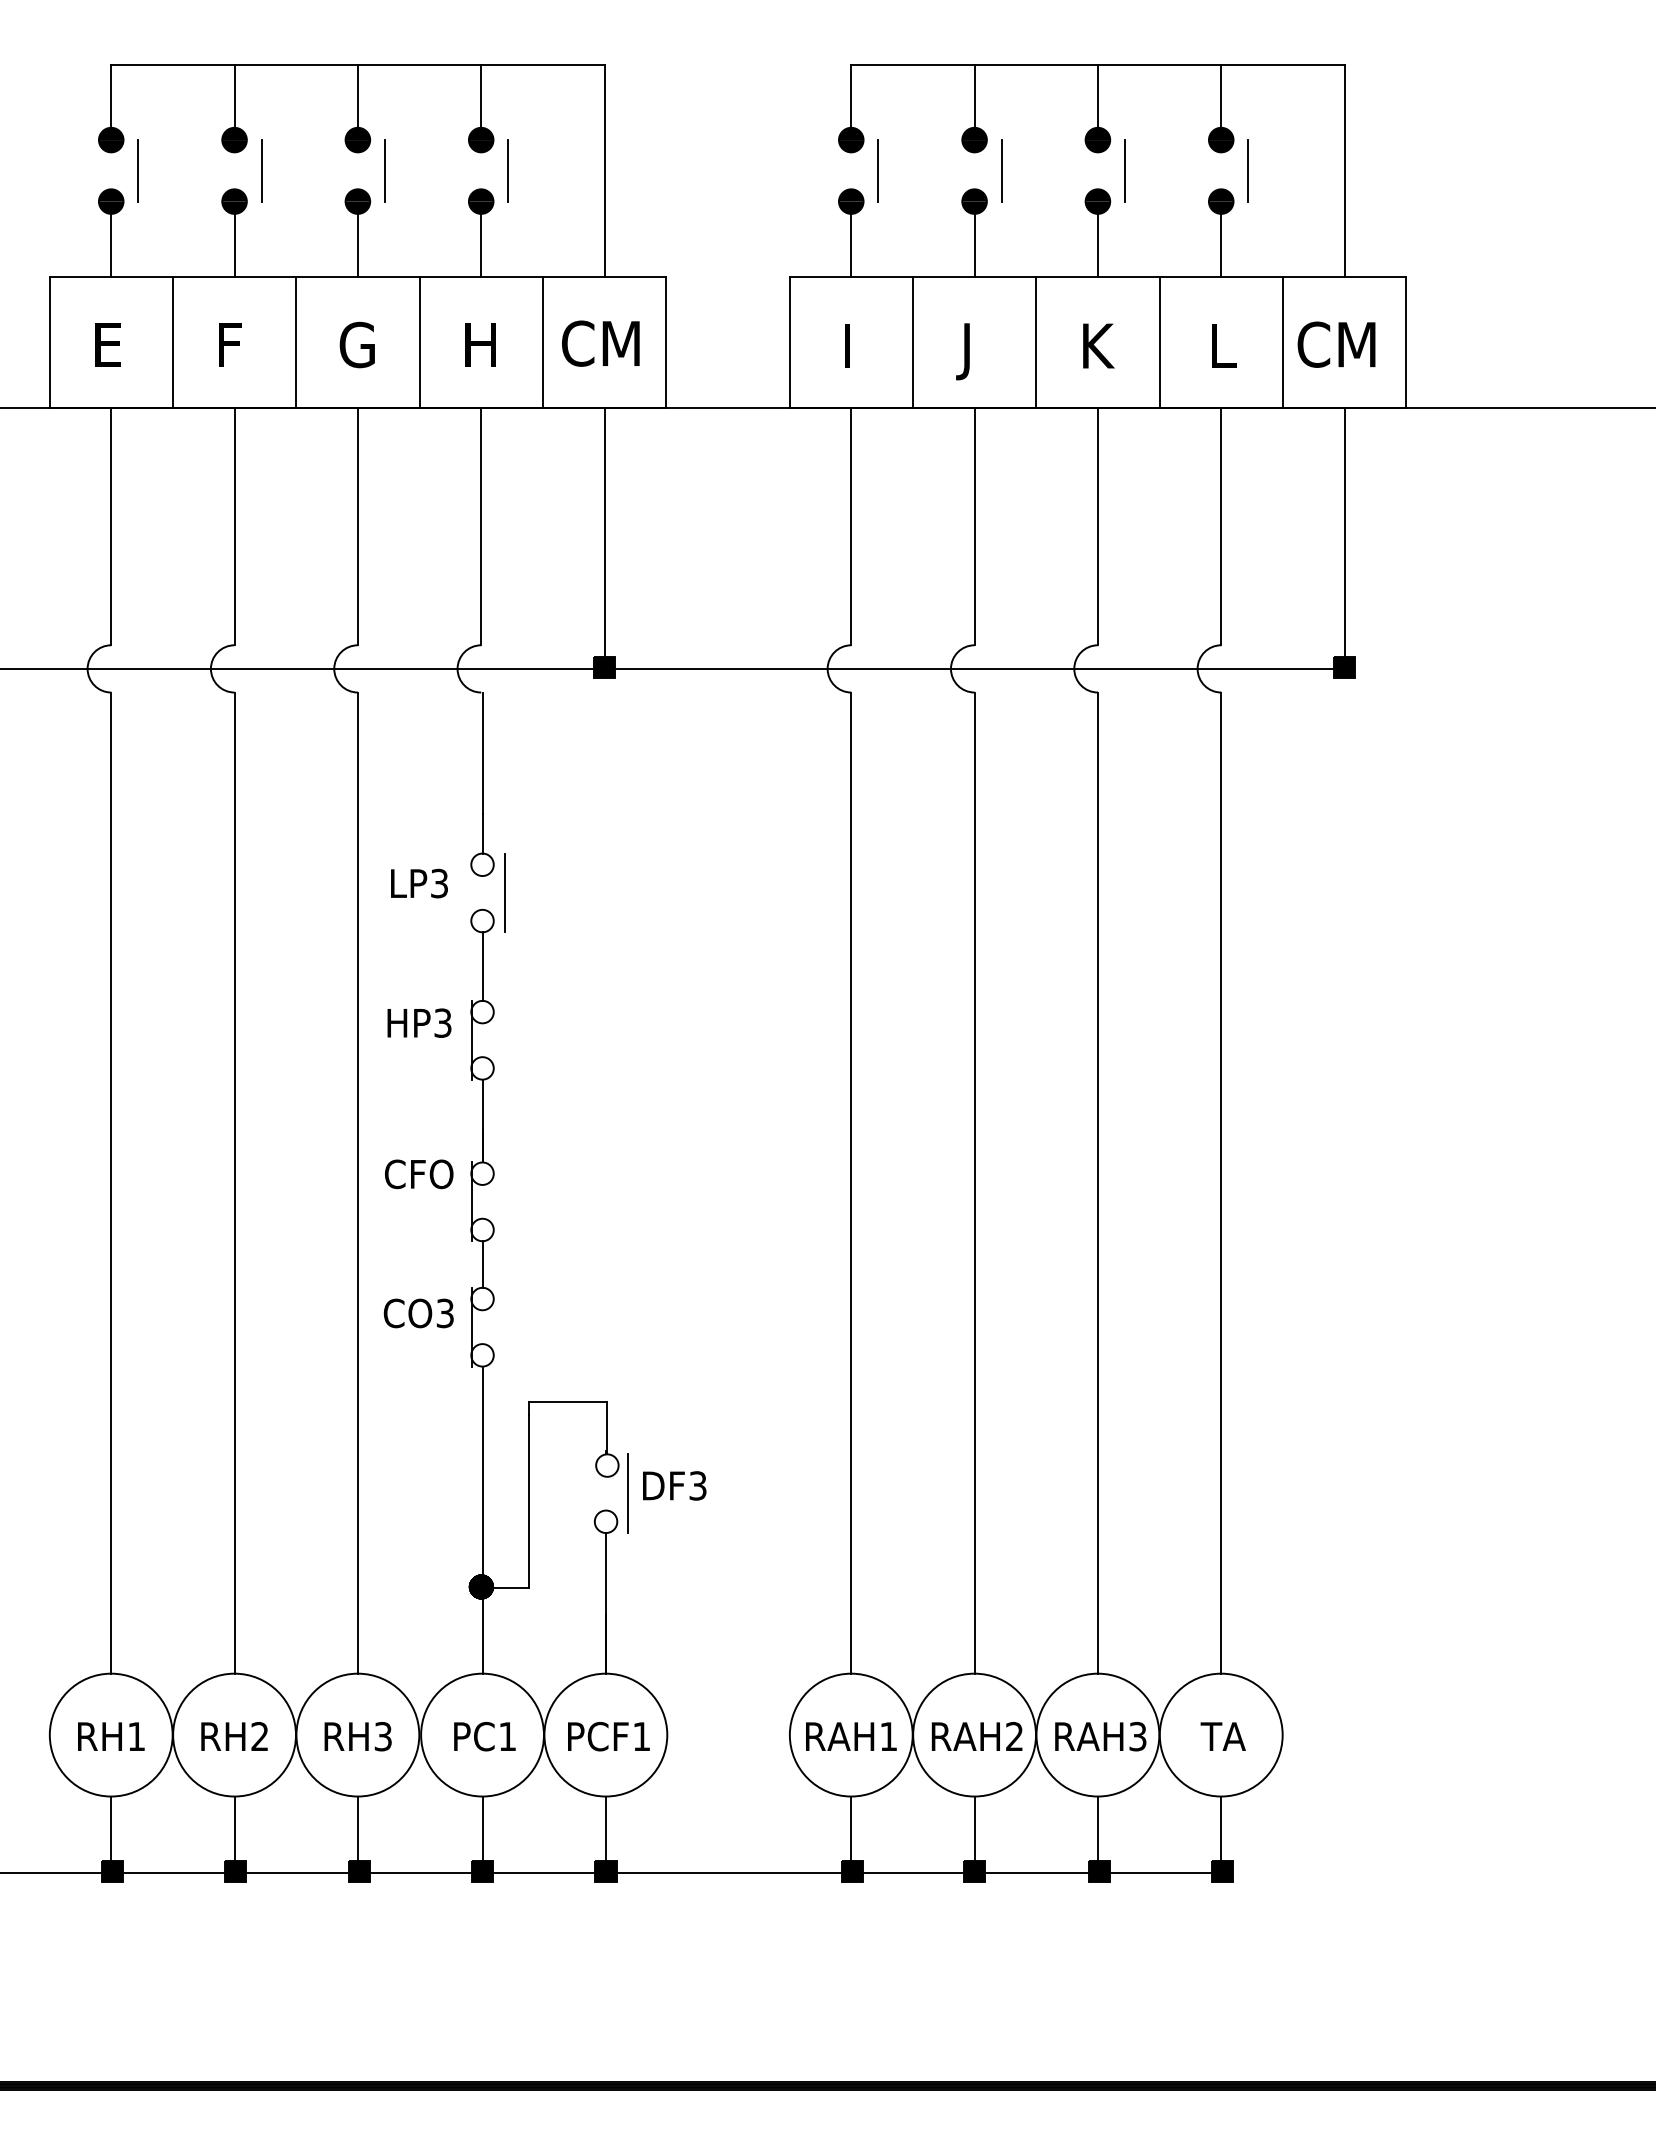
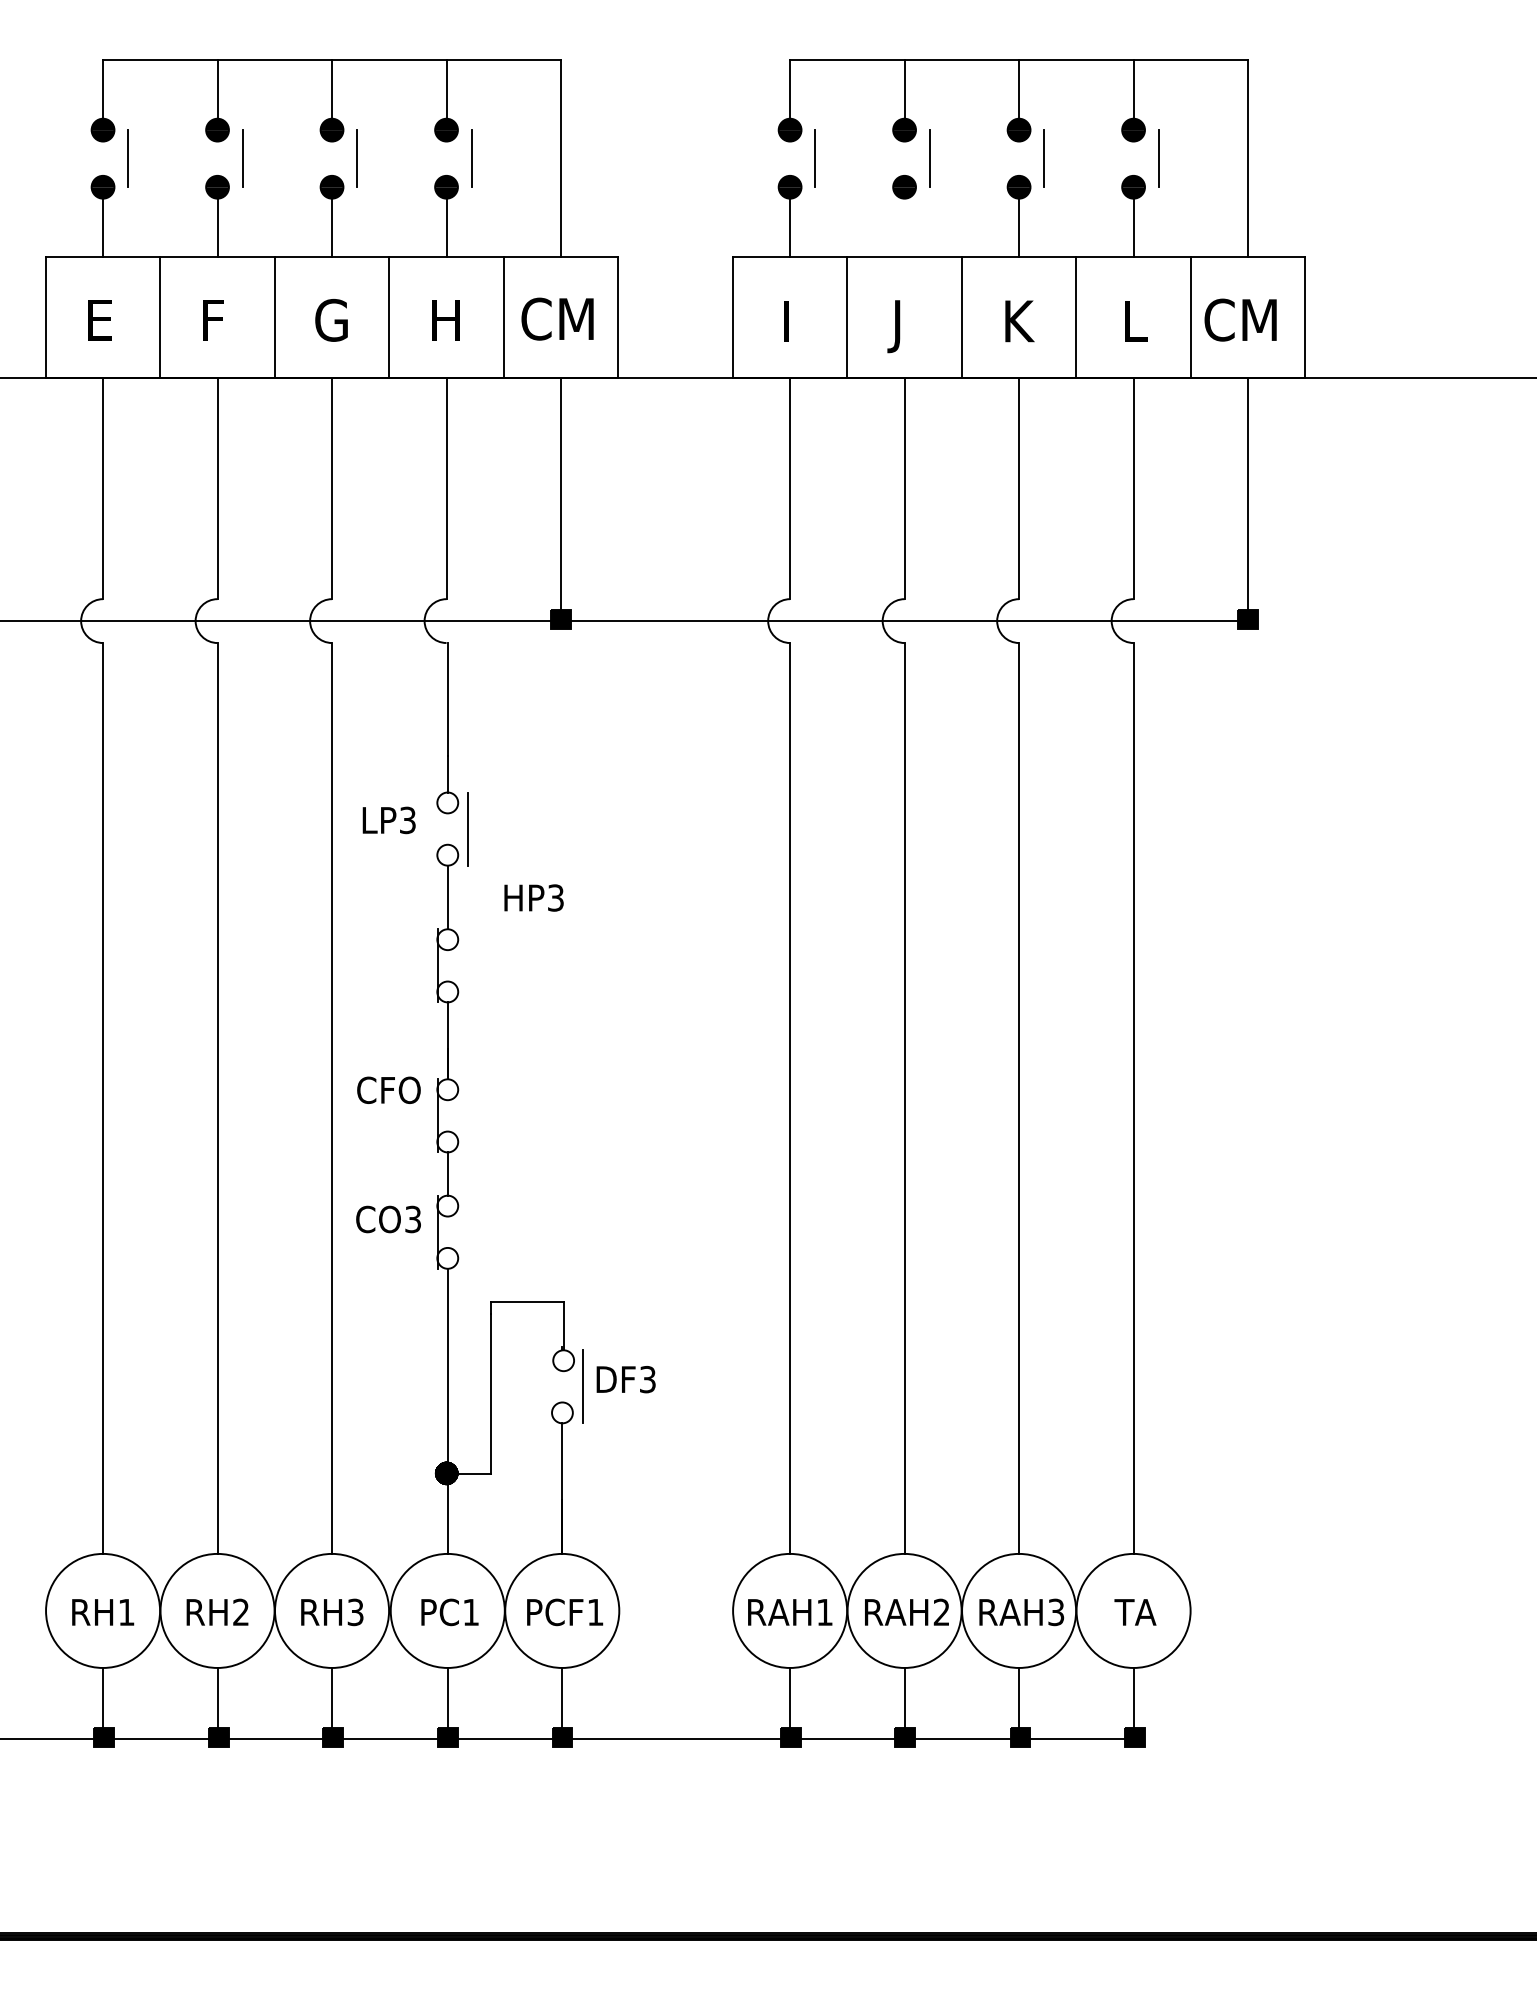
line: (974, 245) -> (904, 227), removed
text: (419, 1022) -> (534, 897), moved

